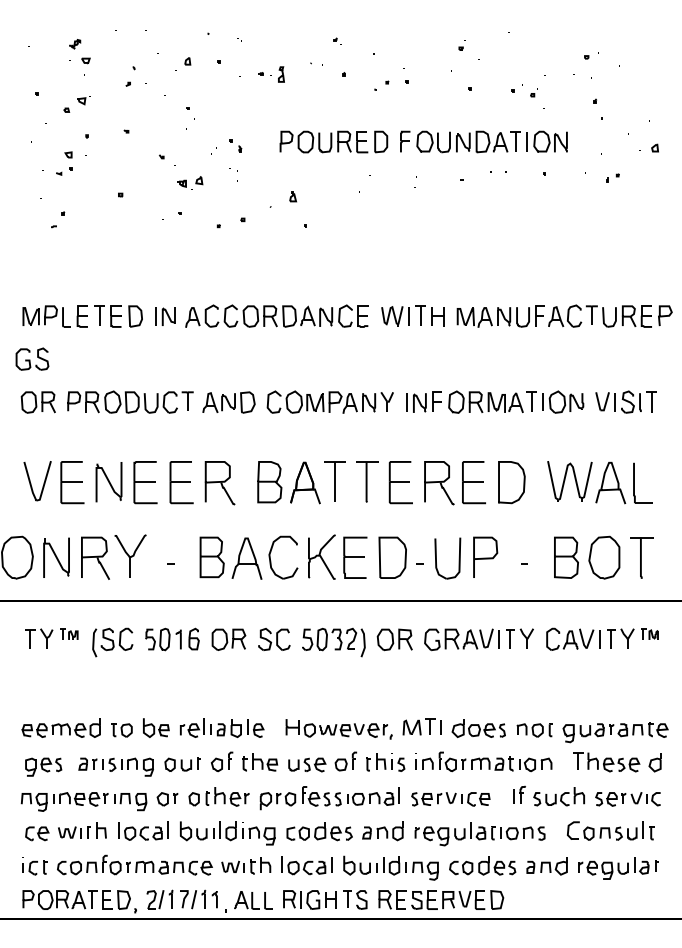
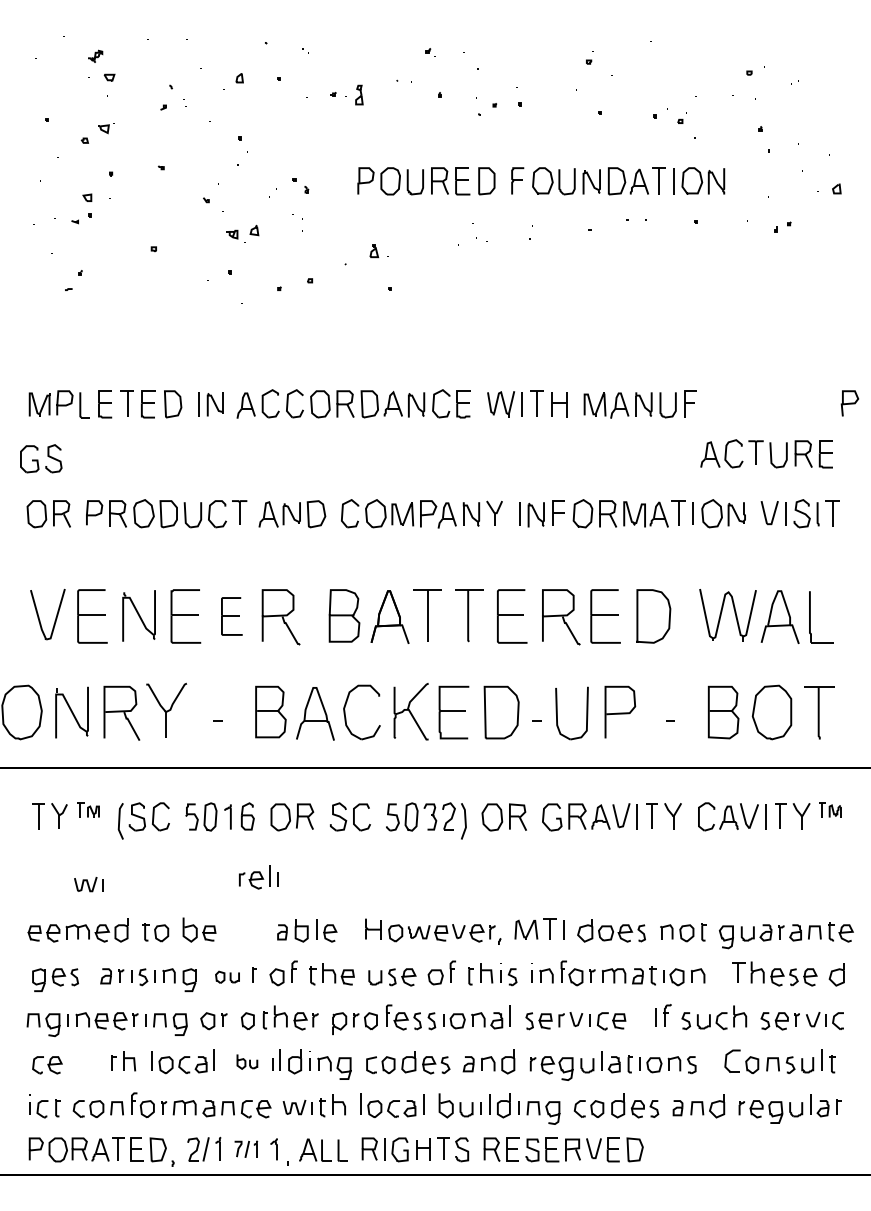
part: (600, 315) -> (766, 453), moved
part: (181, 482) -> (231, 616), size x0.7
part: (195, 728) -> (258, 877), moved
part: (178, 765) -> (227, 977), size x0.7
part: (193, 830) -> (247, 1061), size x0.6
part: (69, 832) -> (88, 884), moved
part: (192, 899) -> (245, 1149), size x0.7

